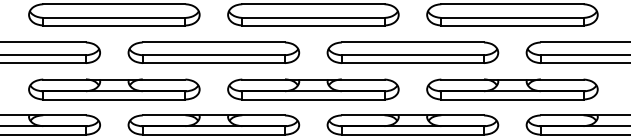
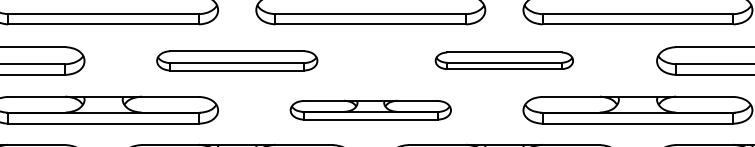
part: (213, 52) -> (236, 60), size x0.7
part: (412, 52) -> (503, 60), size x0.6
part: (313, 89) -> (370, 110), size x0.7

